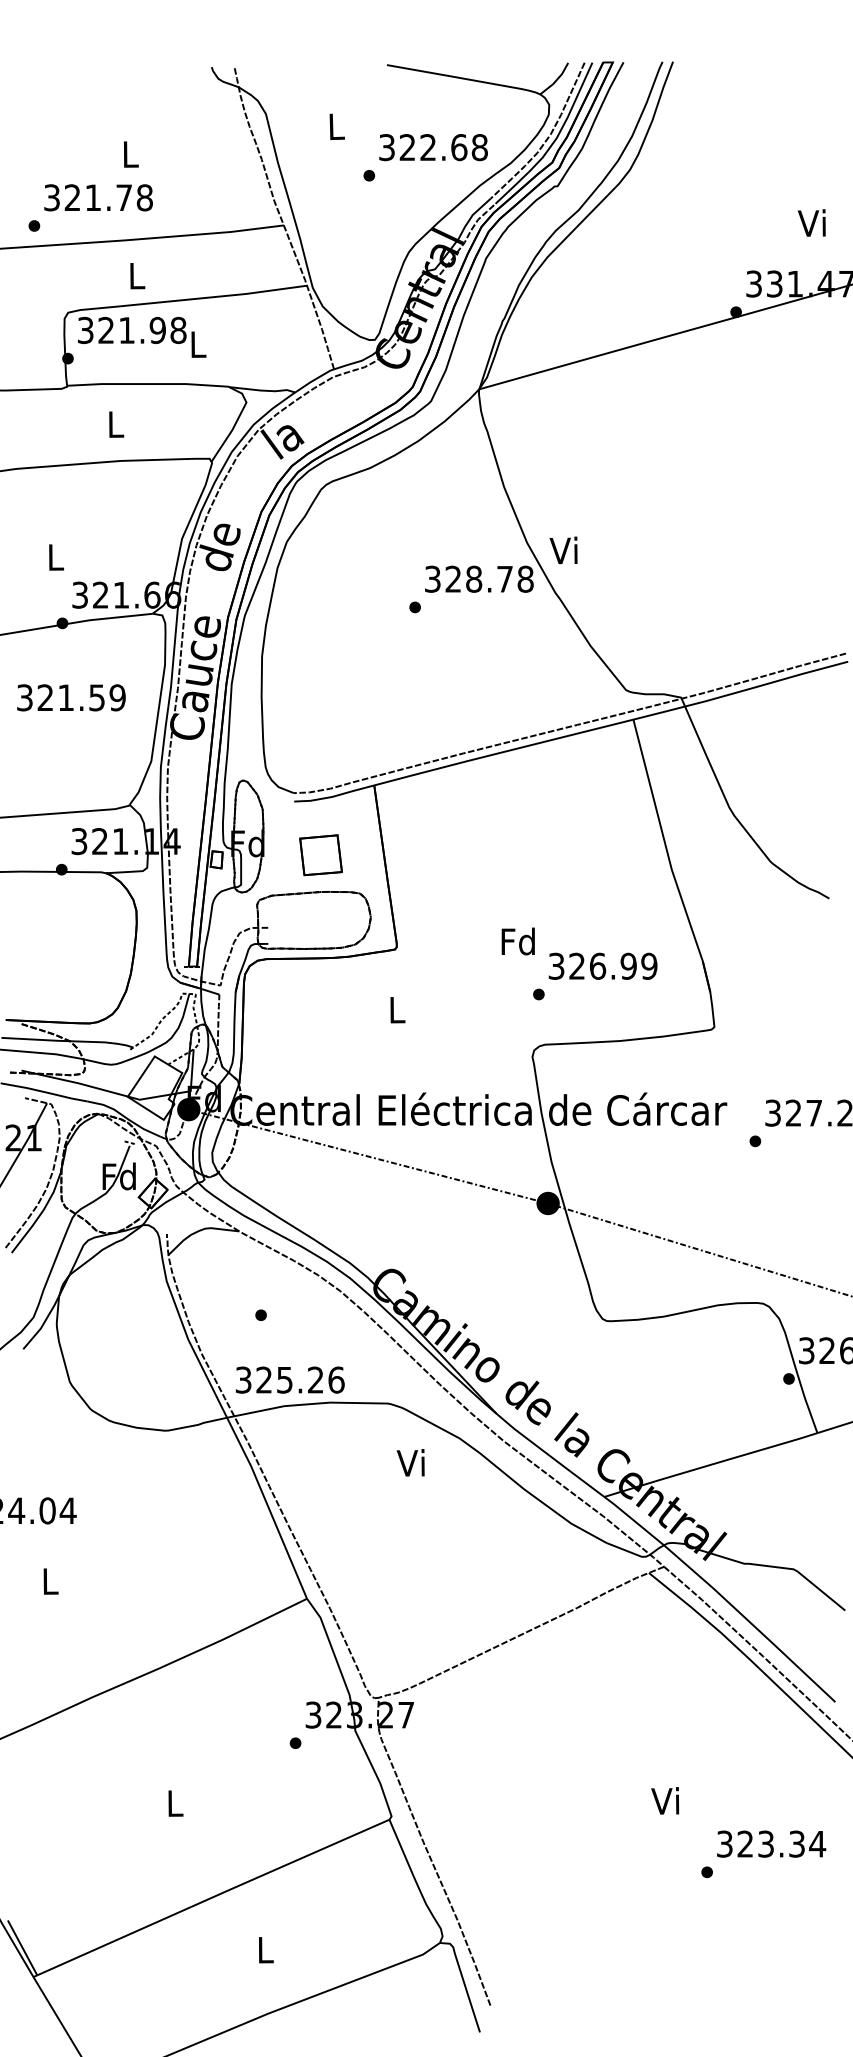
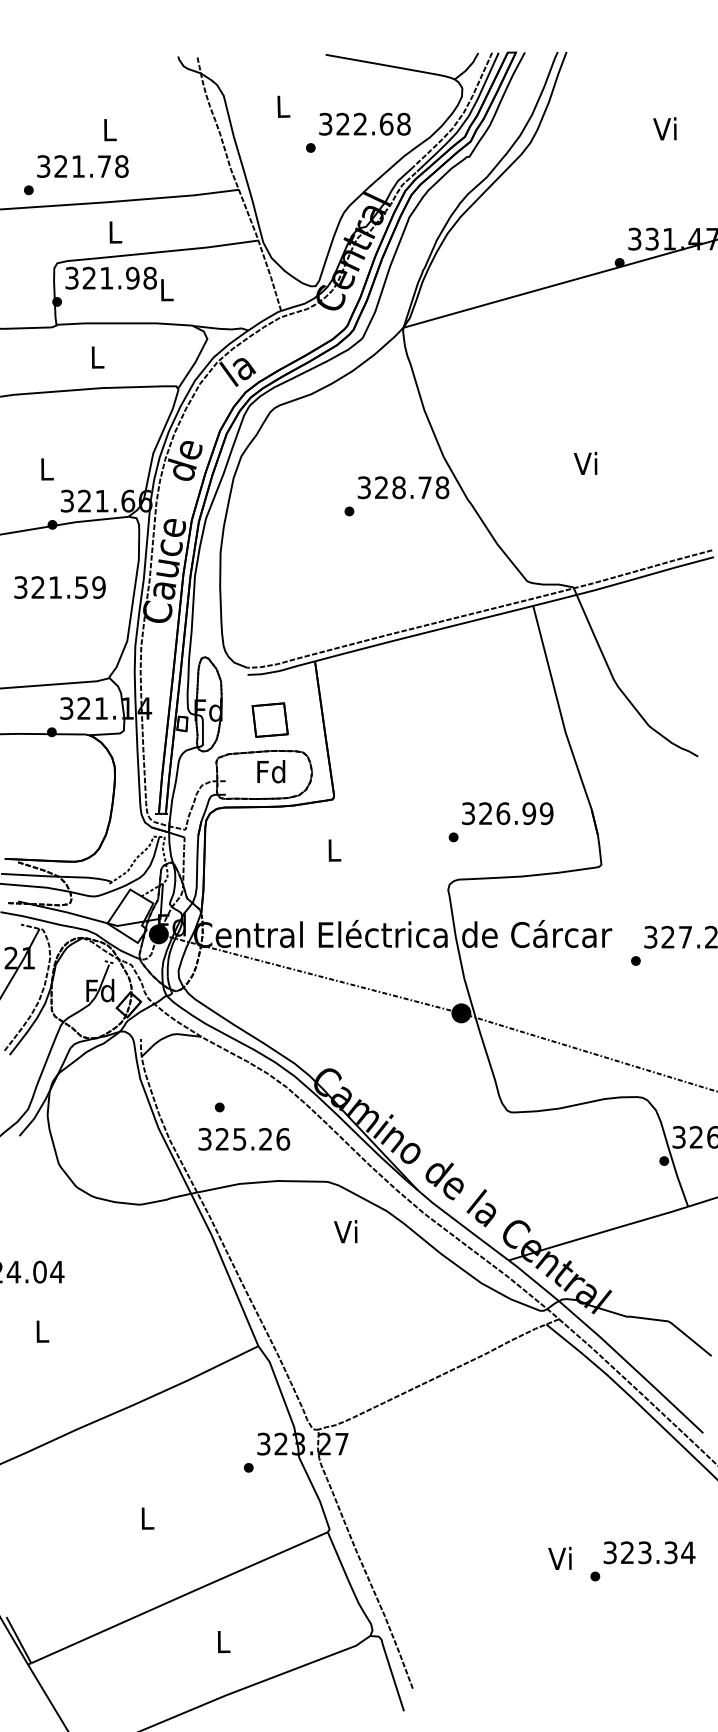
text: (811, 222) -> (664, 128), moved
text: (563, 550) -> (585, 463), moved
text: (517, 941) -> (270, 771), moved
text: (290, 1379) -> (244, 1138), moved
text: (665, 1800) -> (560, 1558), moved

